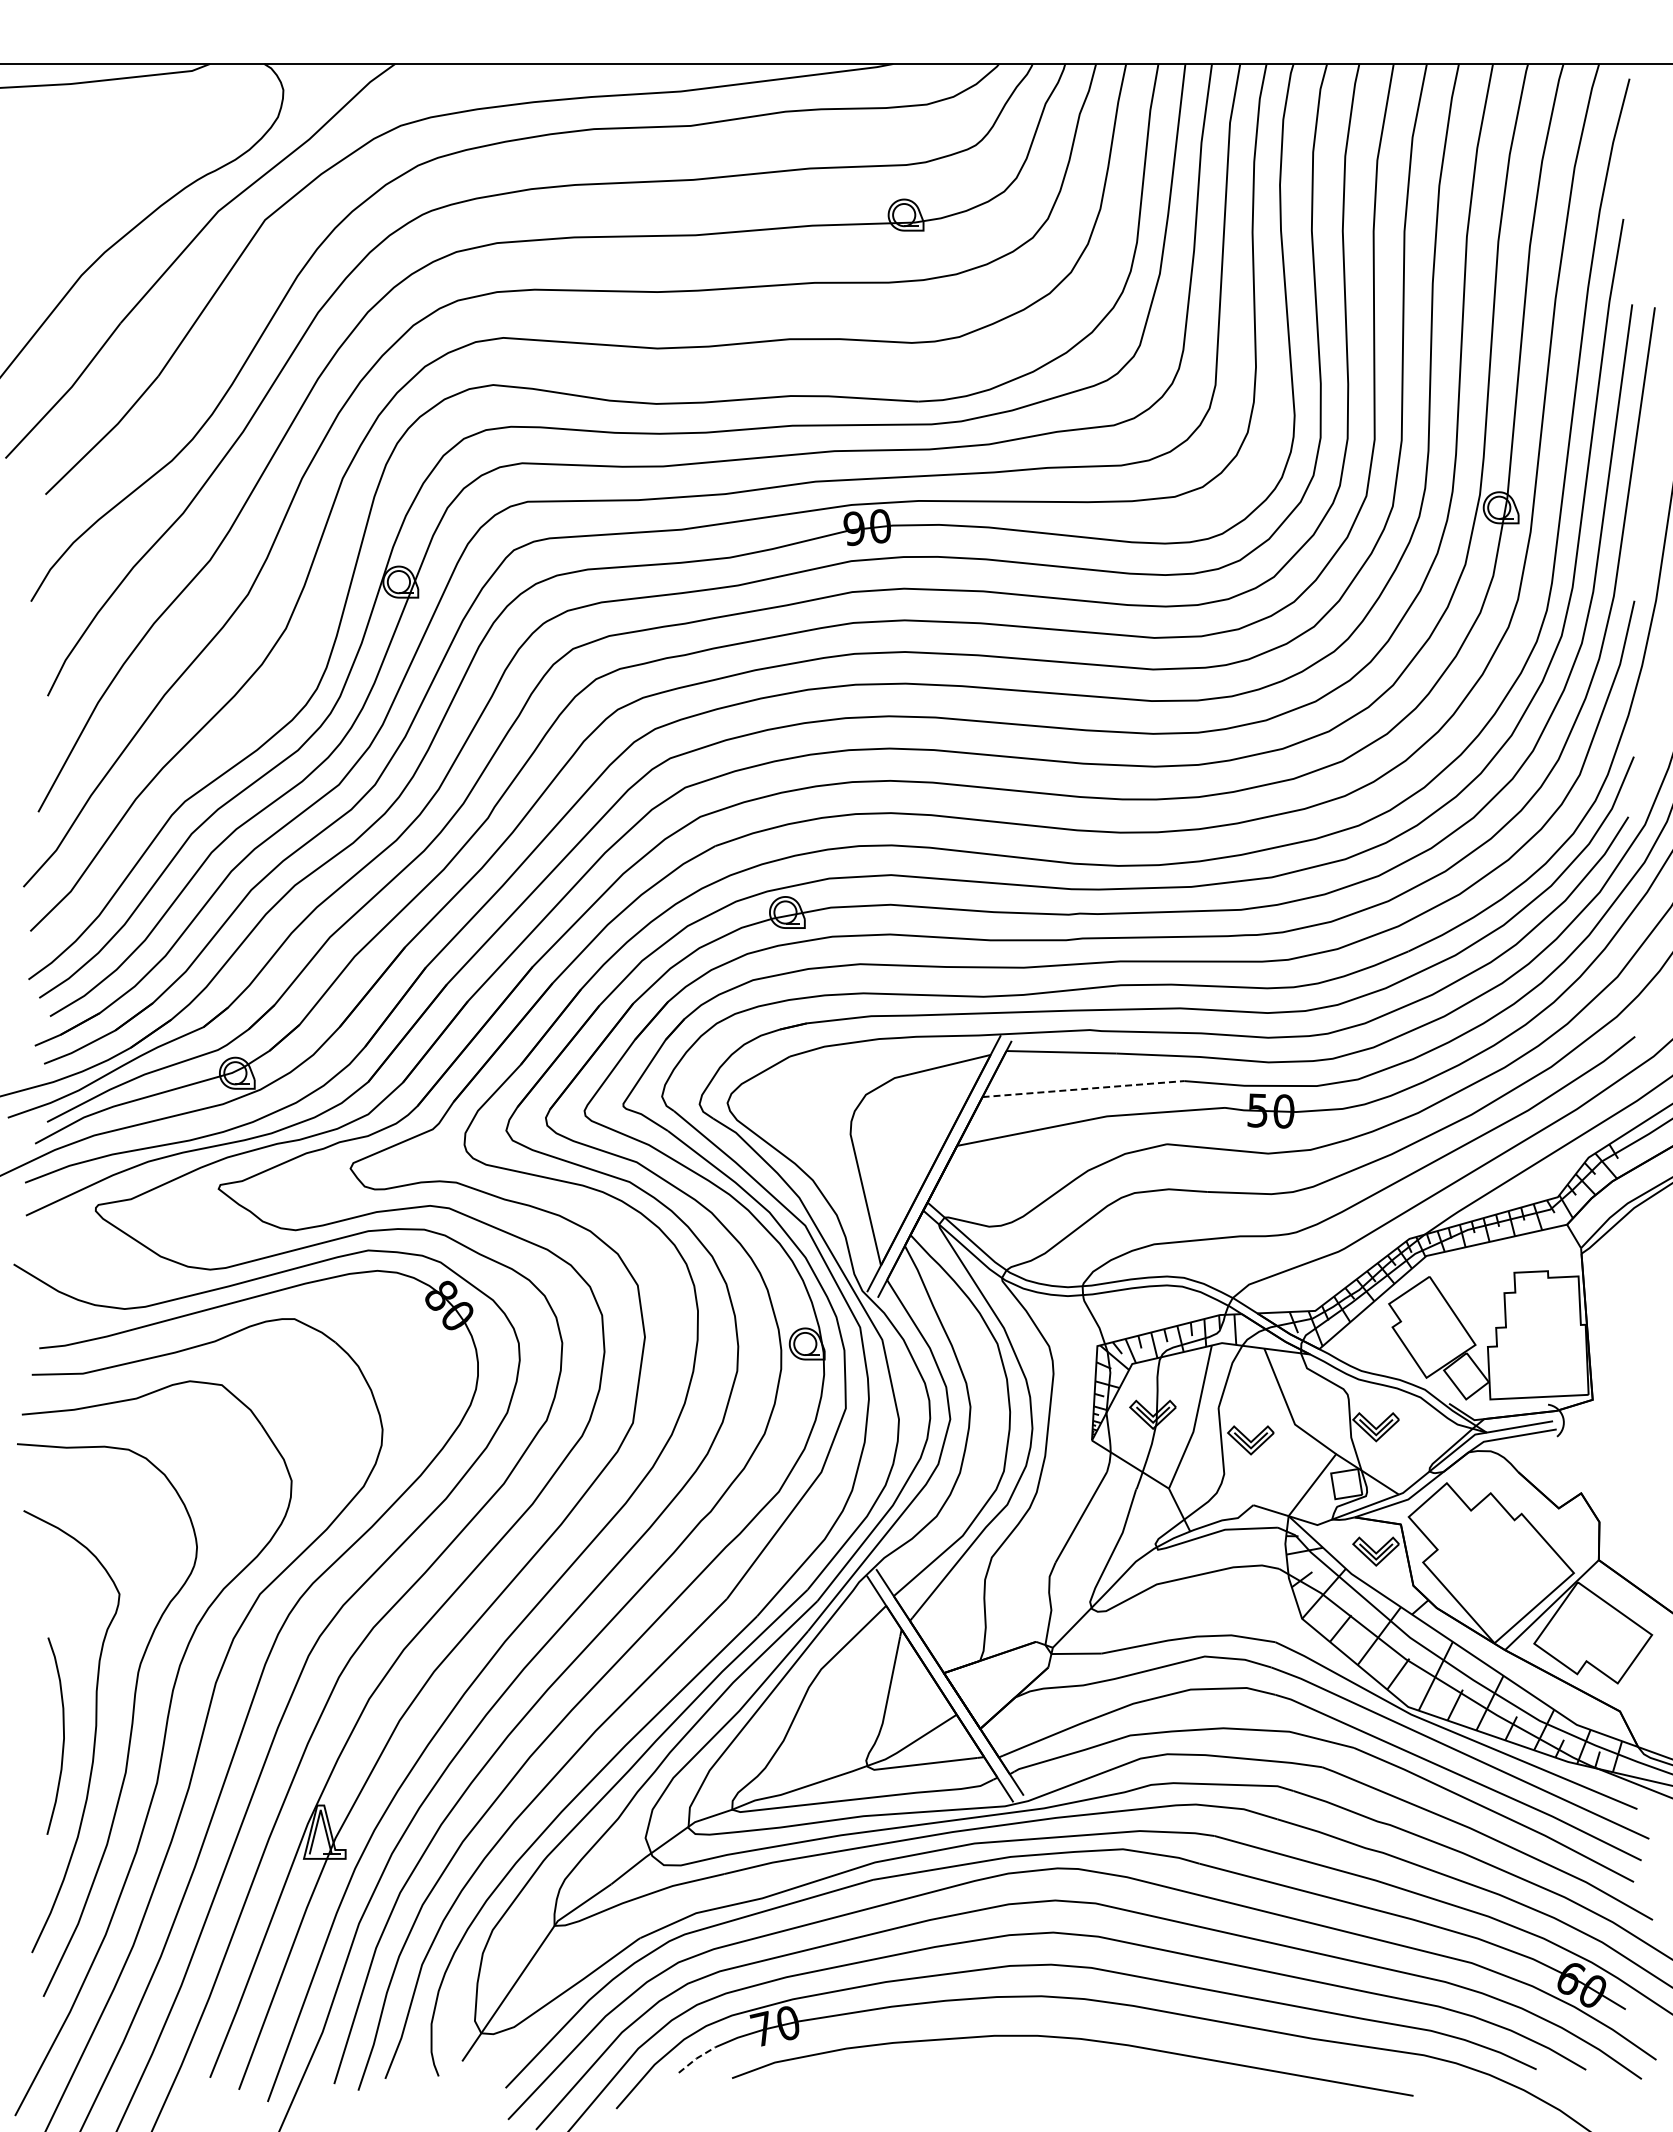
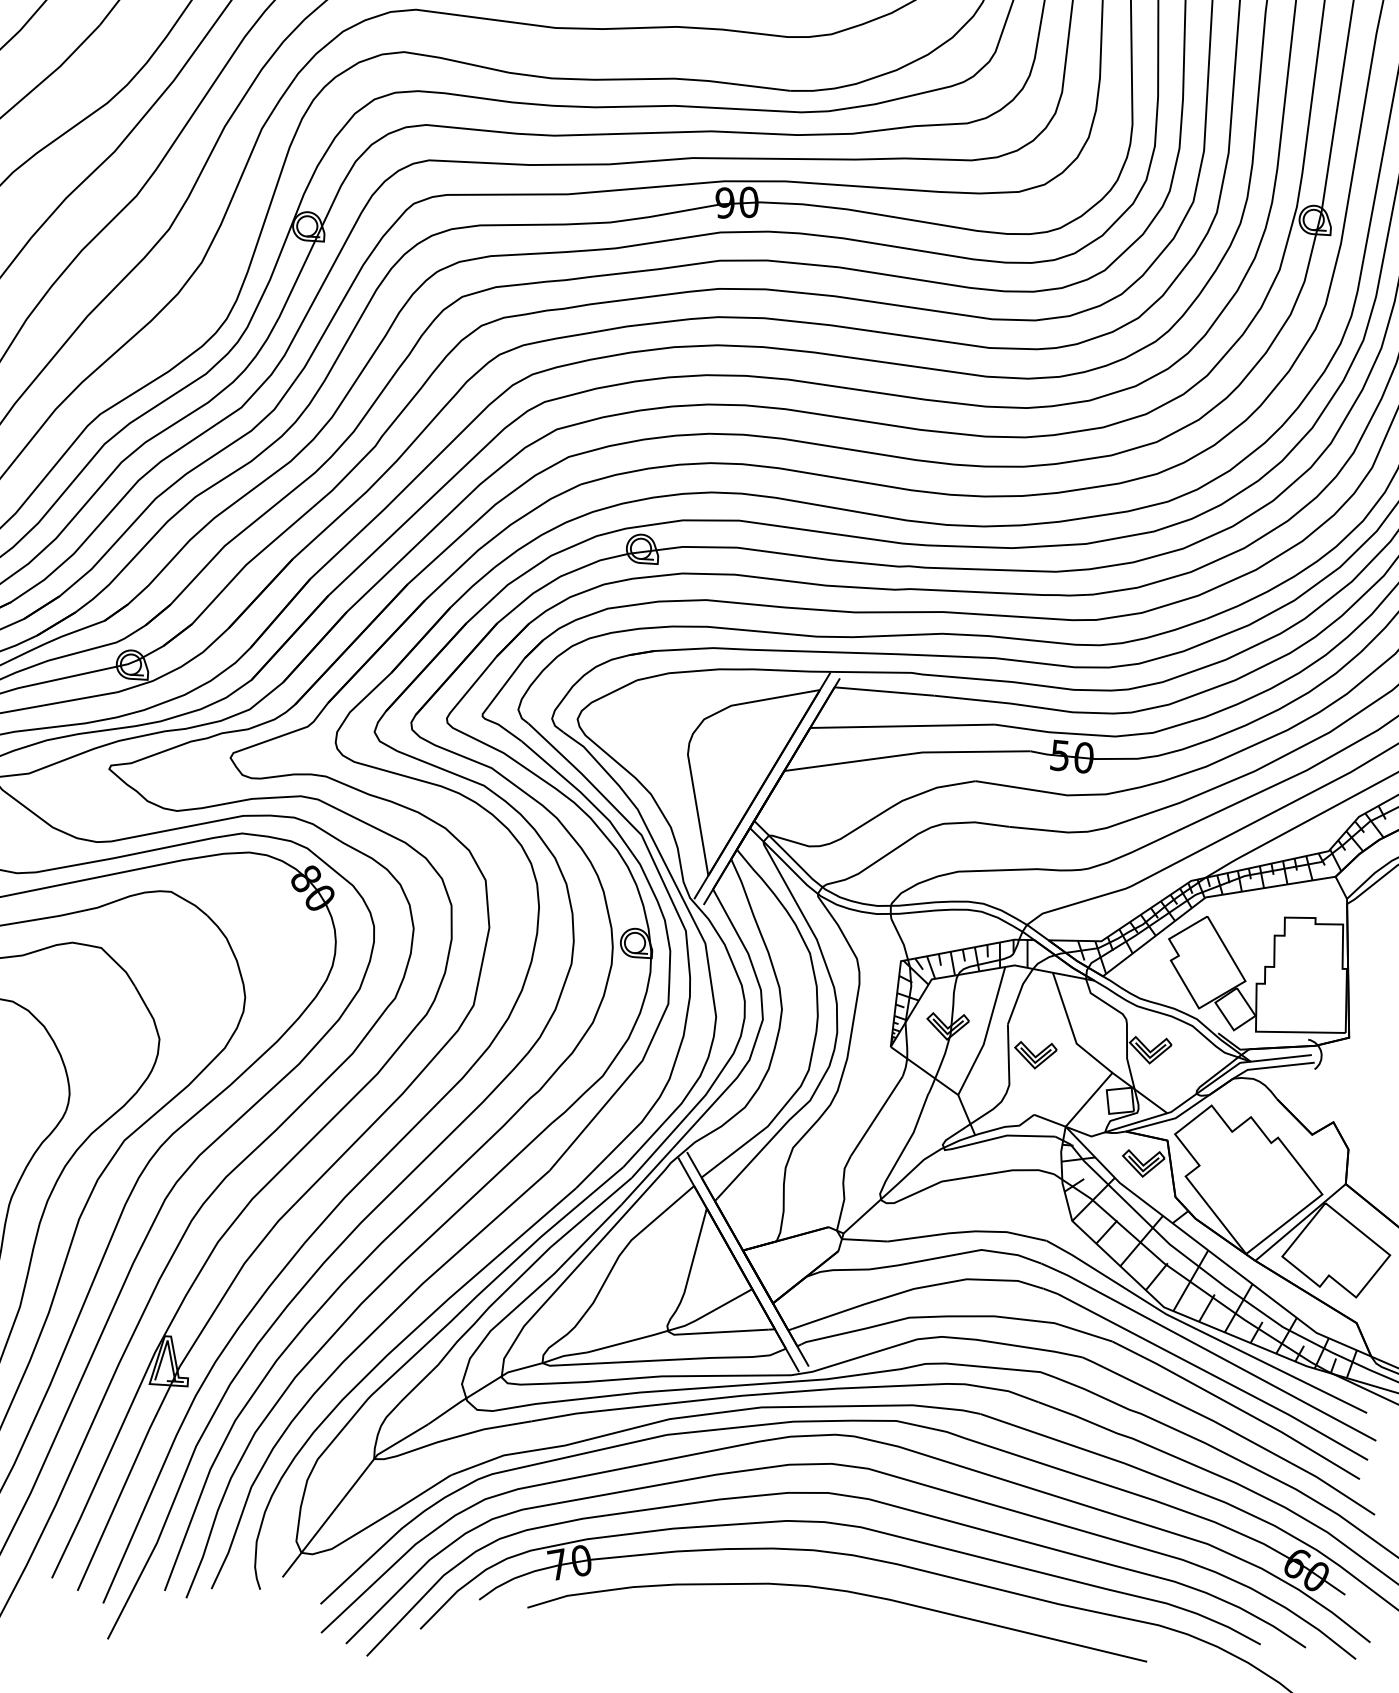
line: (1083, 1089) -> (902, 726), dashed -> solid
line: (696, 2058) -> (496, 1587), dashed -> solid

